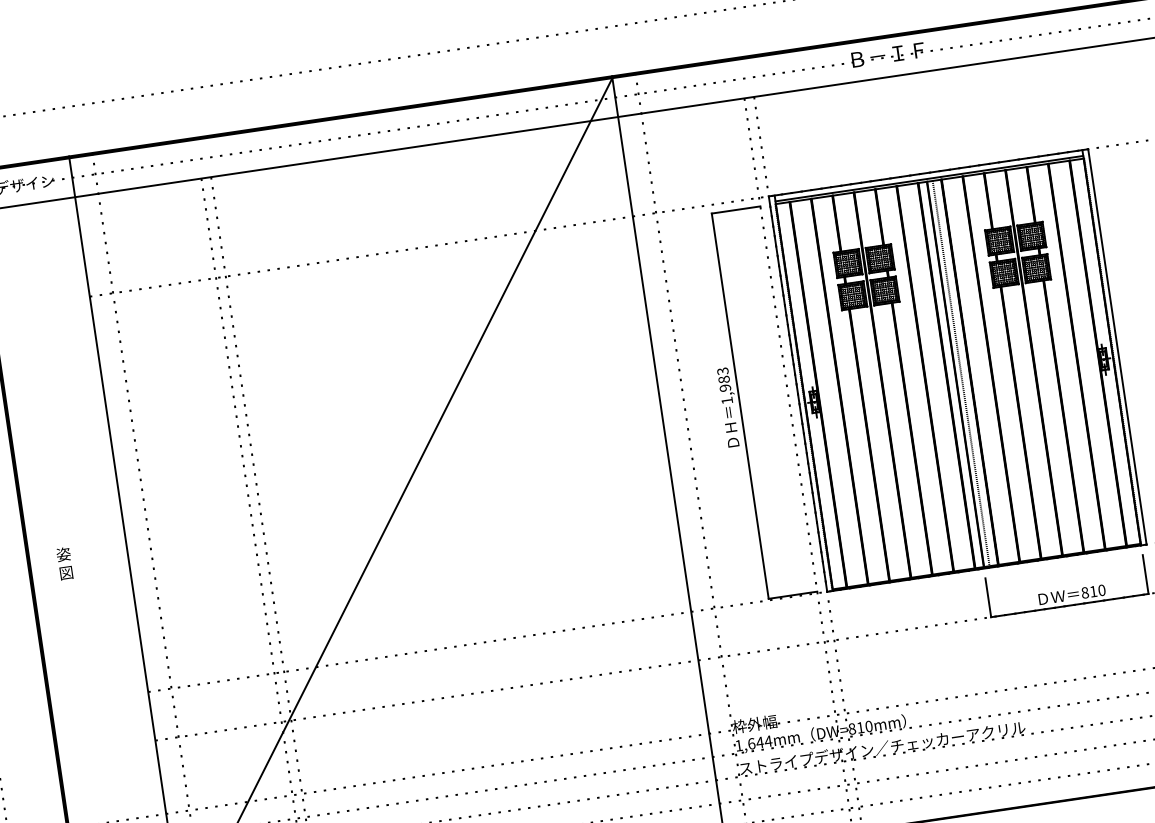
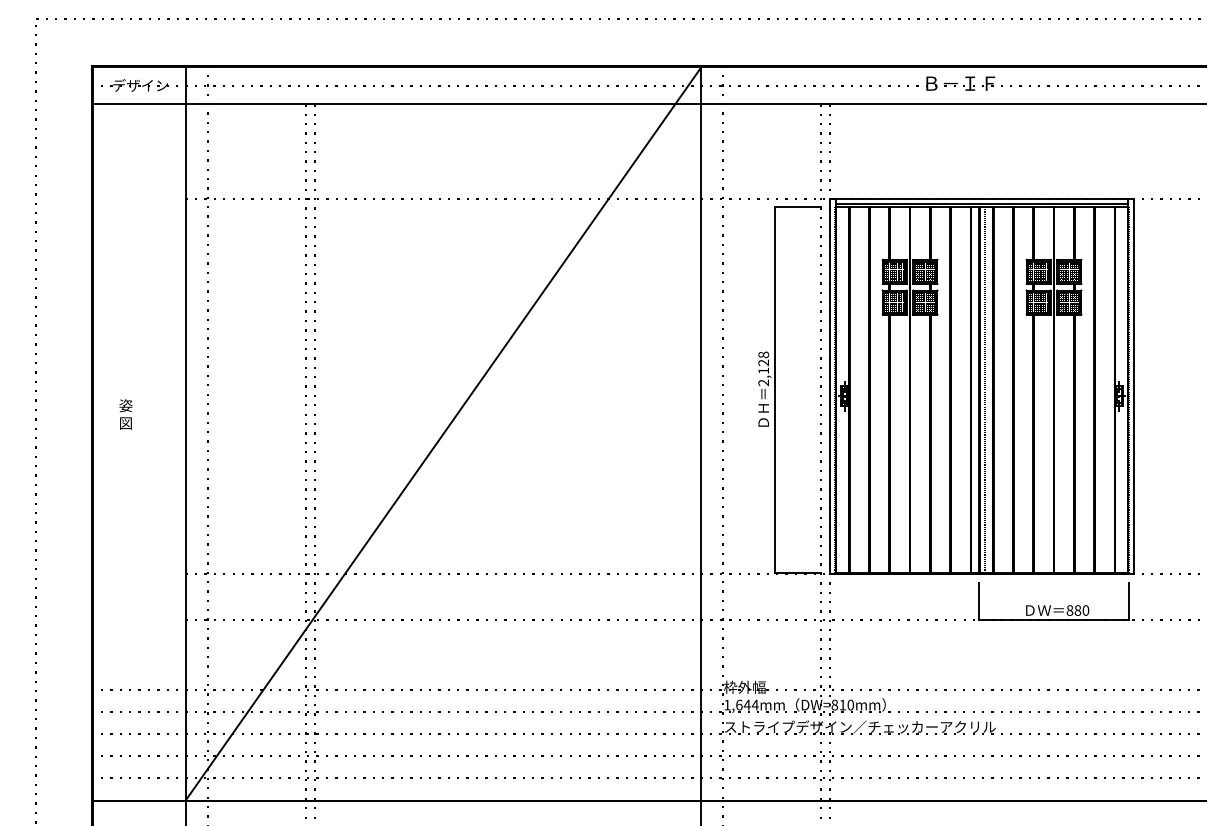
text: (724, 385) -> (763, 368), 1,983 -> 2,128
text: (64, 563) -> (125, 414), moved
text: (1093, 591) -> (1077, 610), 810 -> 880

